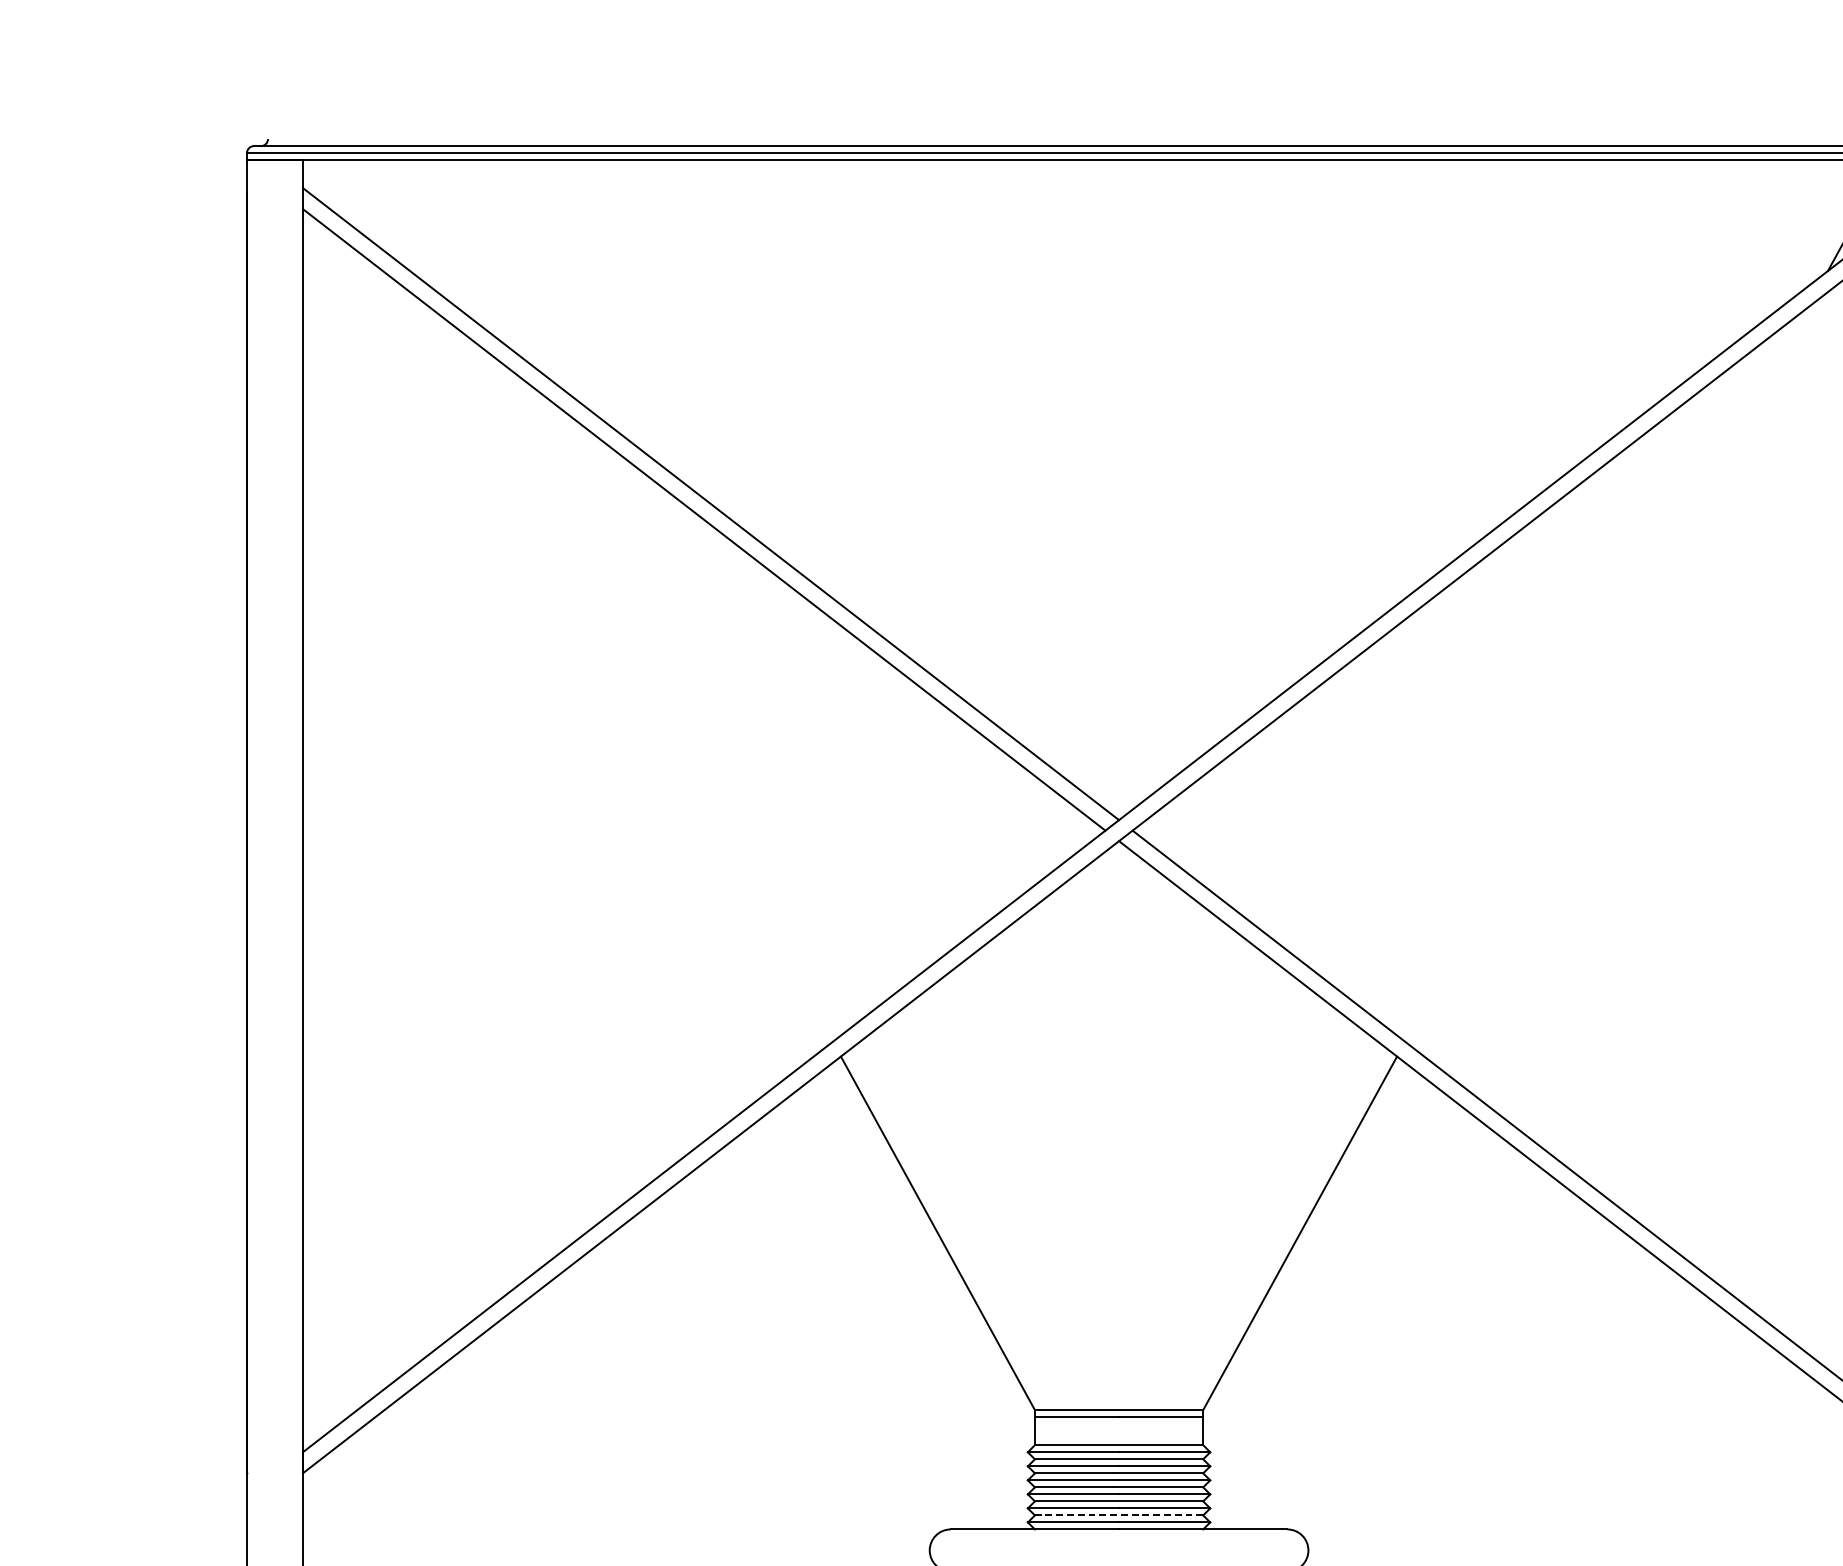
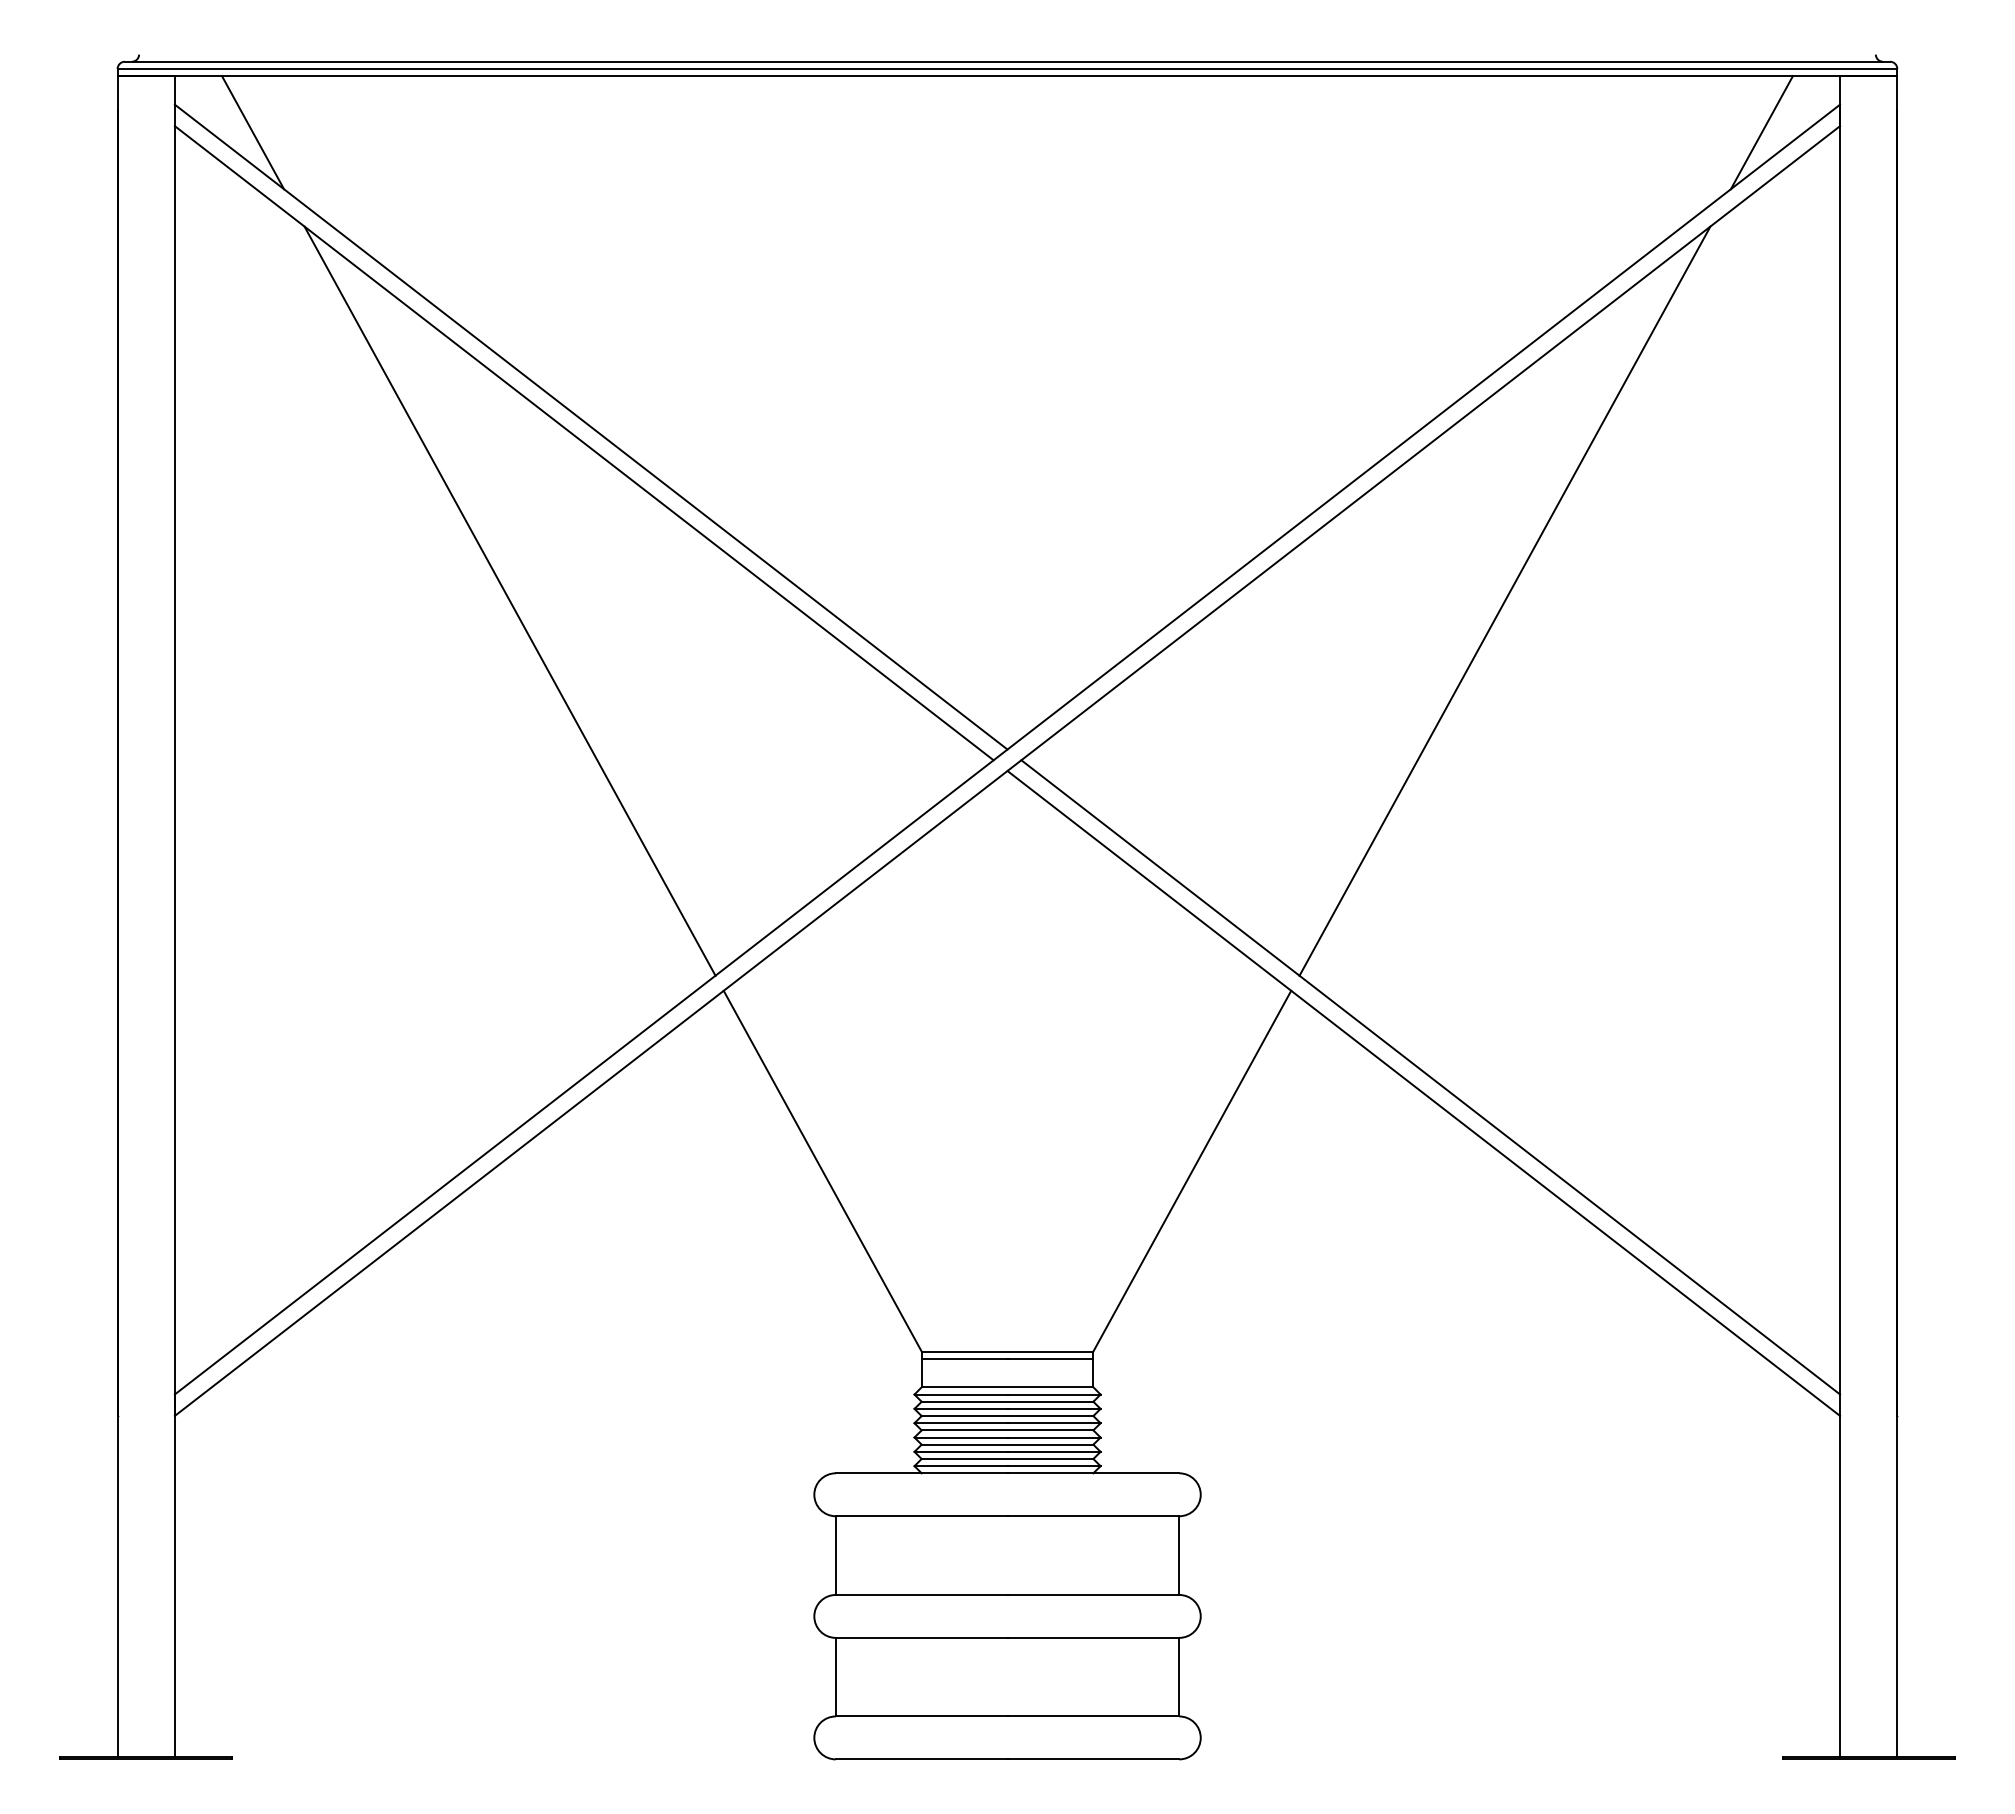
line: (379, 215) -> (252, 132), added
line: (630, 674) -> (509, 600), added
line: (1606, 674) -> (1504, 600), added
line: (1119, 1514) -> (1007, 1458), dashed -> solid

